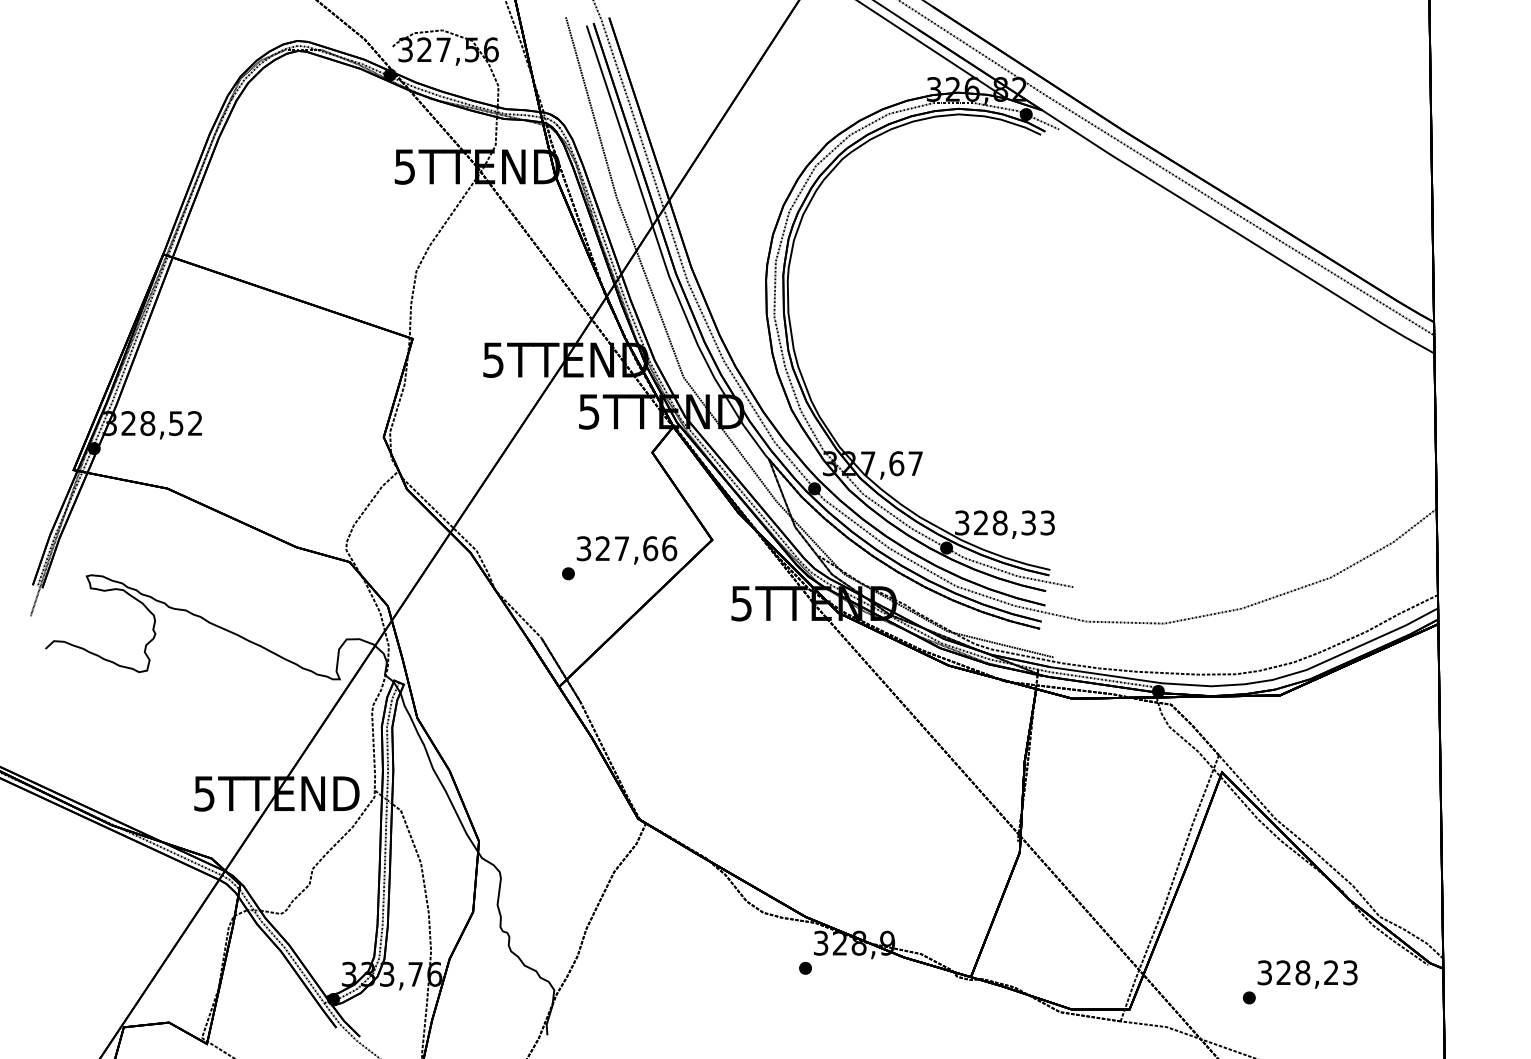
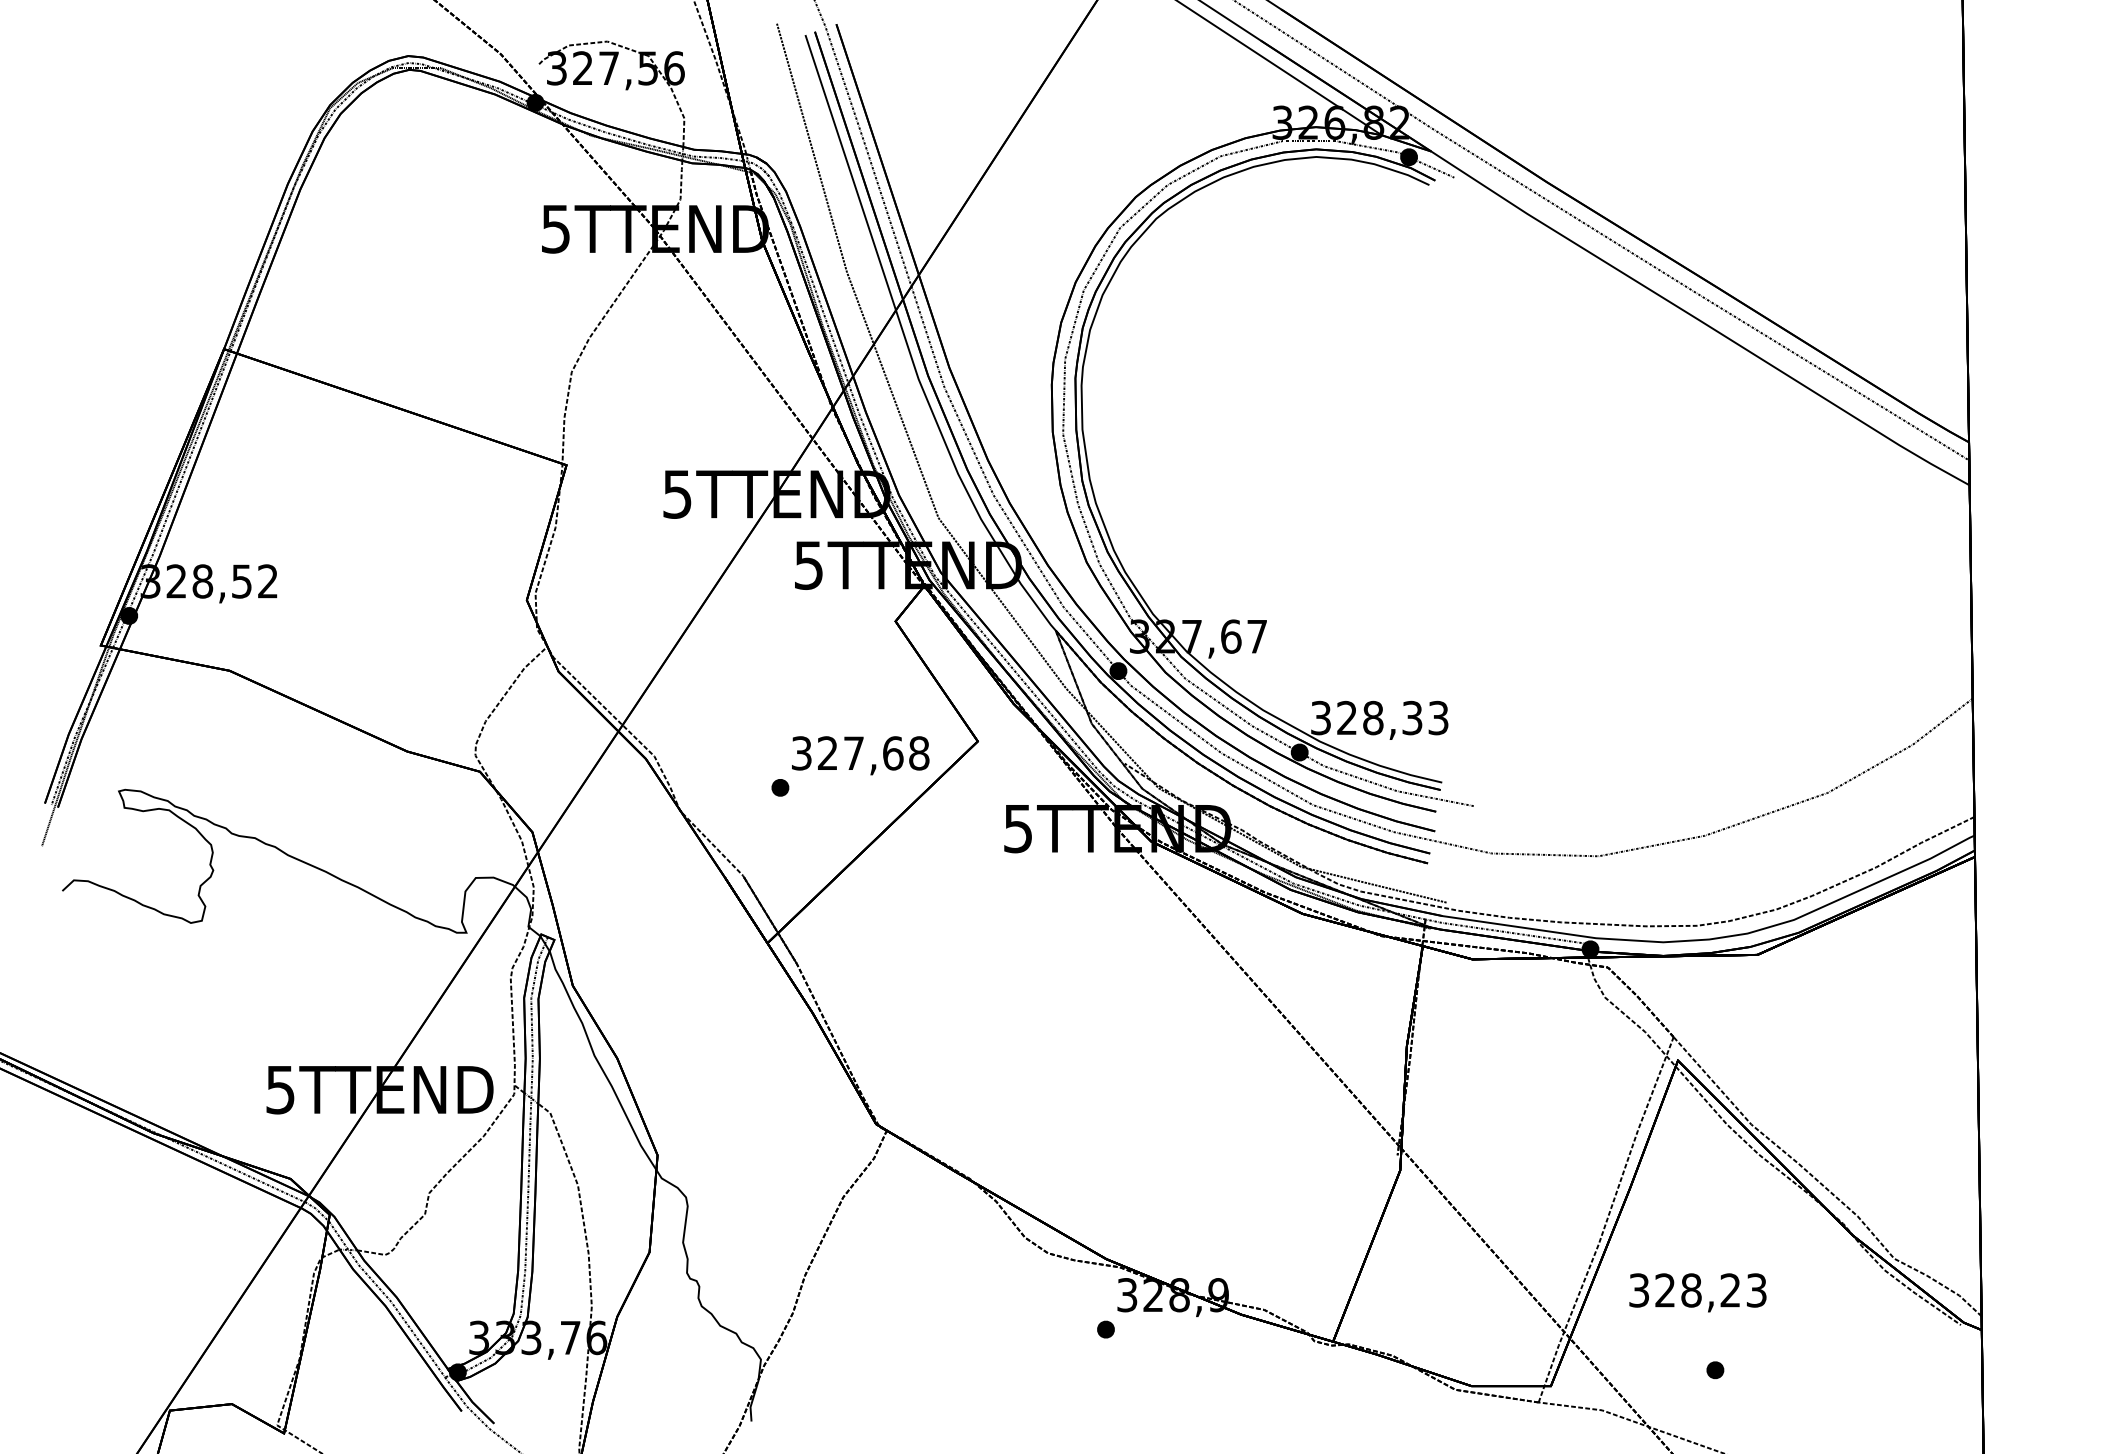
text: (669, 548) -> (919, 753), 327,66 -> 327,68
text: (1307, 974) -> (1697, 1292), moved

